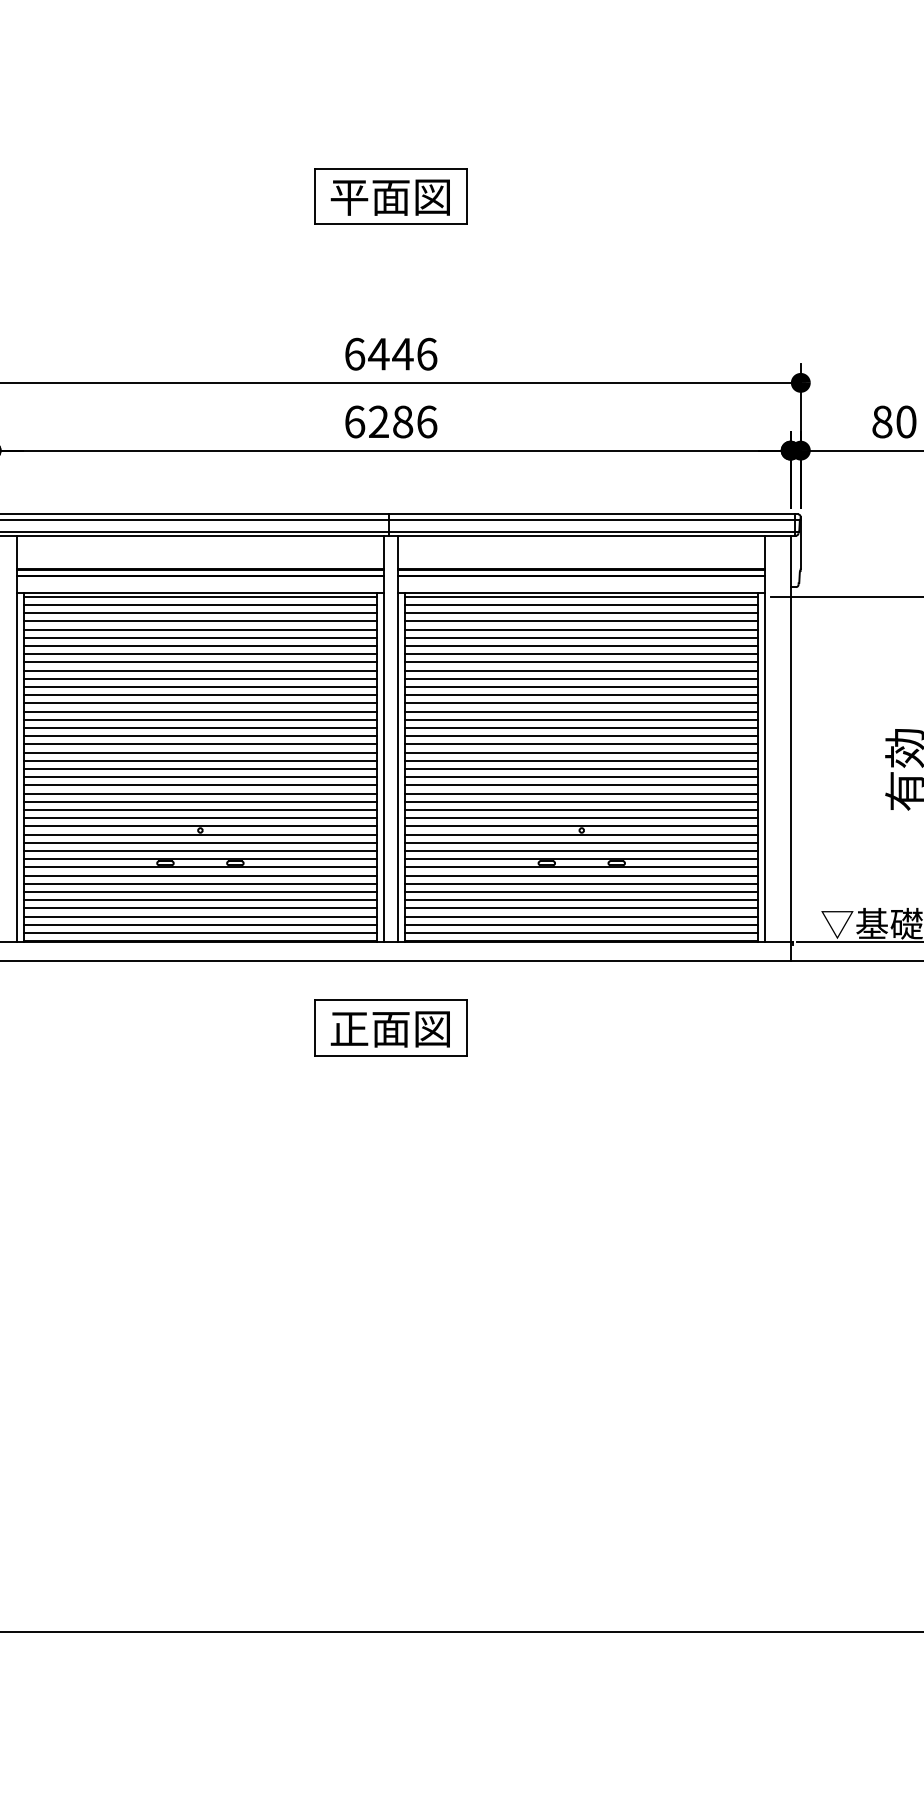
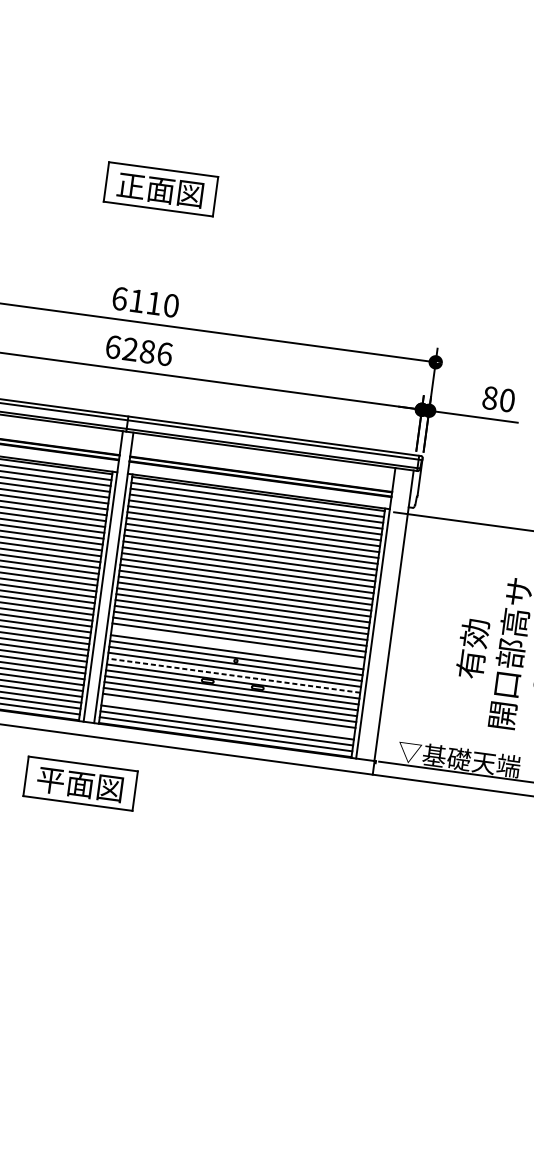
text: (349, 197) -> (131, 186), 平面図 -> 正面図
text: (402, 353) -> (153, 302), 6446 -> 6110
line: (581, 809) -> (237, 646), removed
line: (581, 850) -> (233, 675), solid -> dashed
line: (581, 908) -> (228, 716), removed
text: (349, 1029) -> (50, 780), 正面図 -> 平面図

